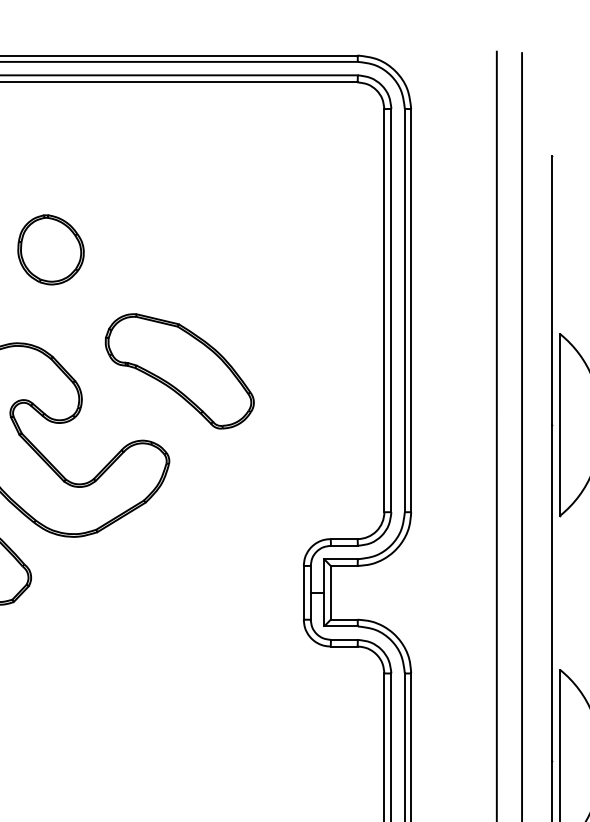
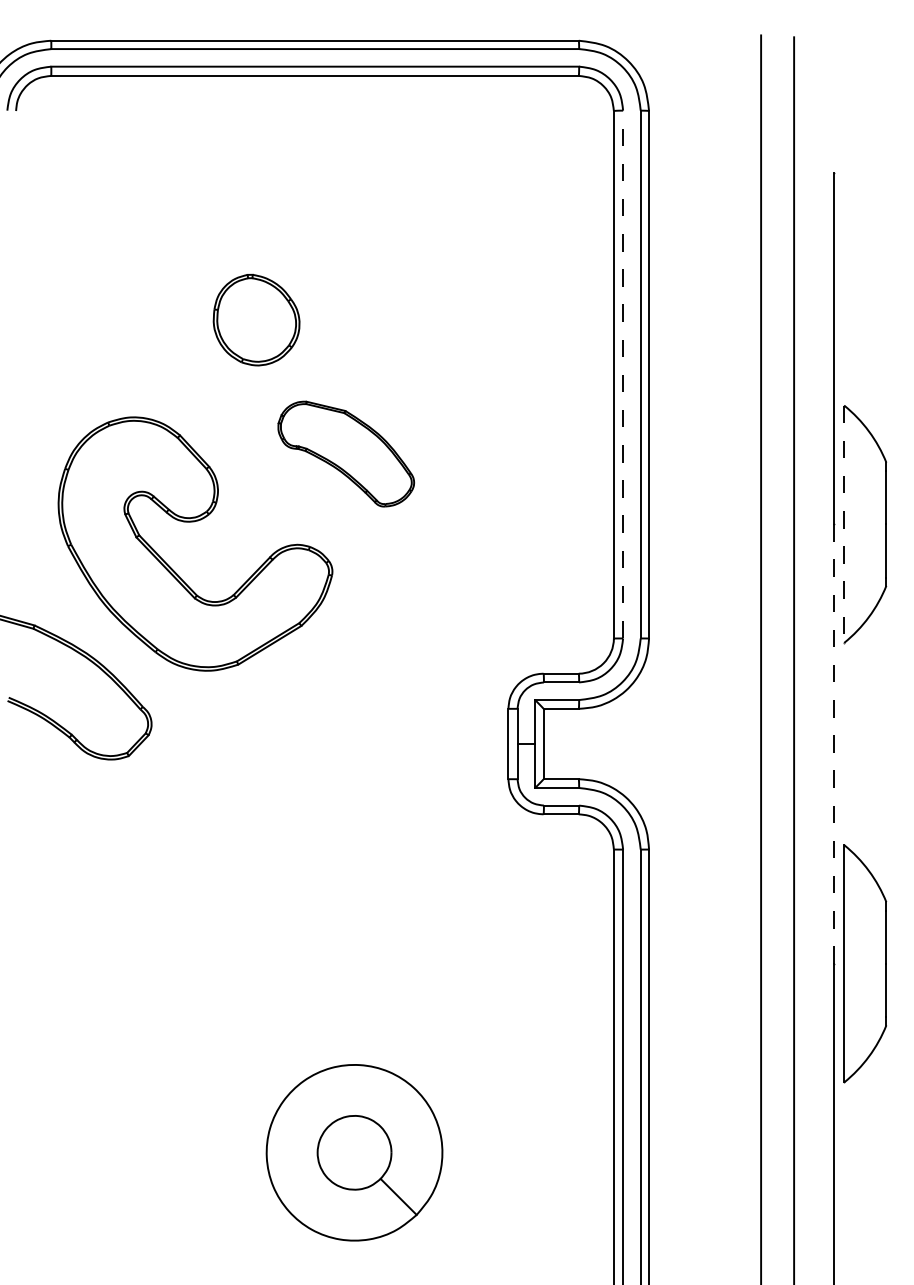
part: (50, 249) -> (256, 319), moved
line: (391, 310) -> (623, 374), solid -> dashed
part: (180, 370) -> (346, 453), size x0.7
line: (560, 425) -> (844, 524), solid -> dashed
line: (552, 593) -> (833, 744), solid -> dashed

